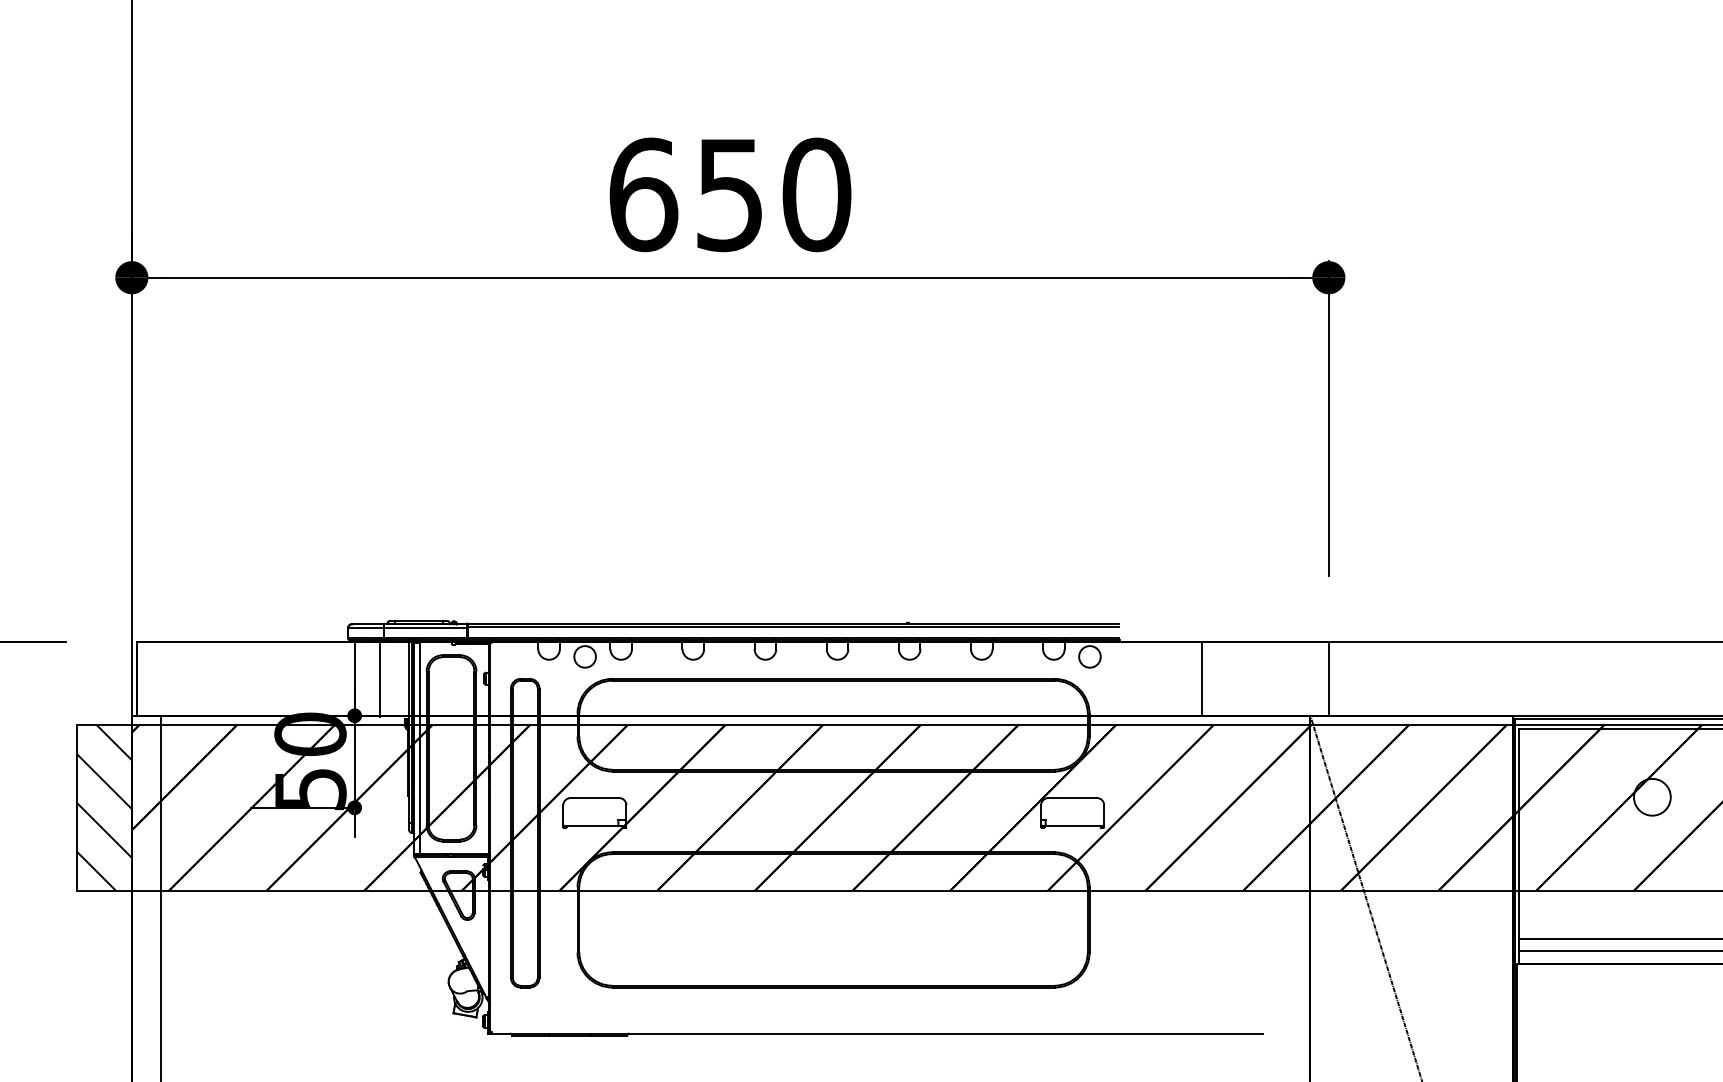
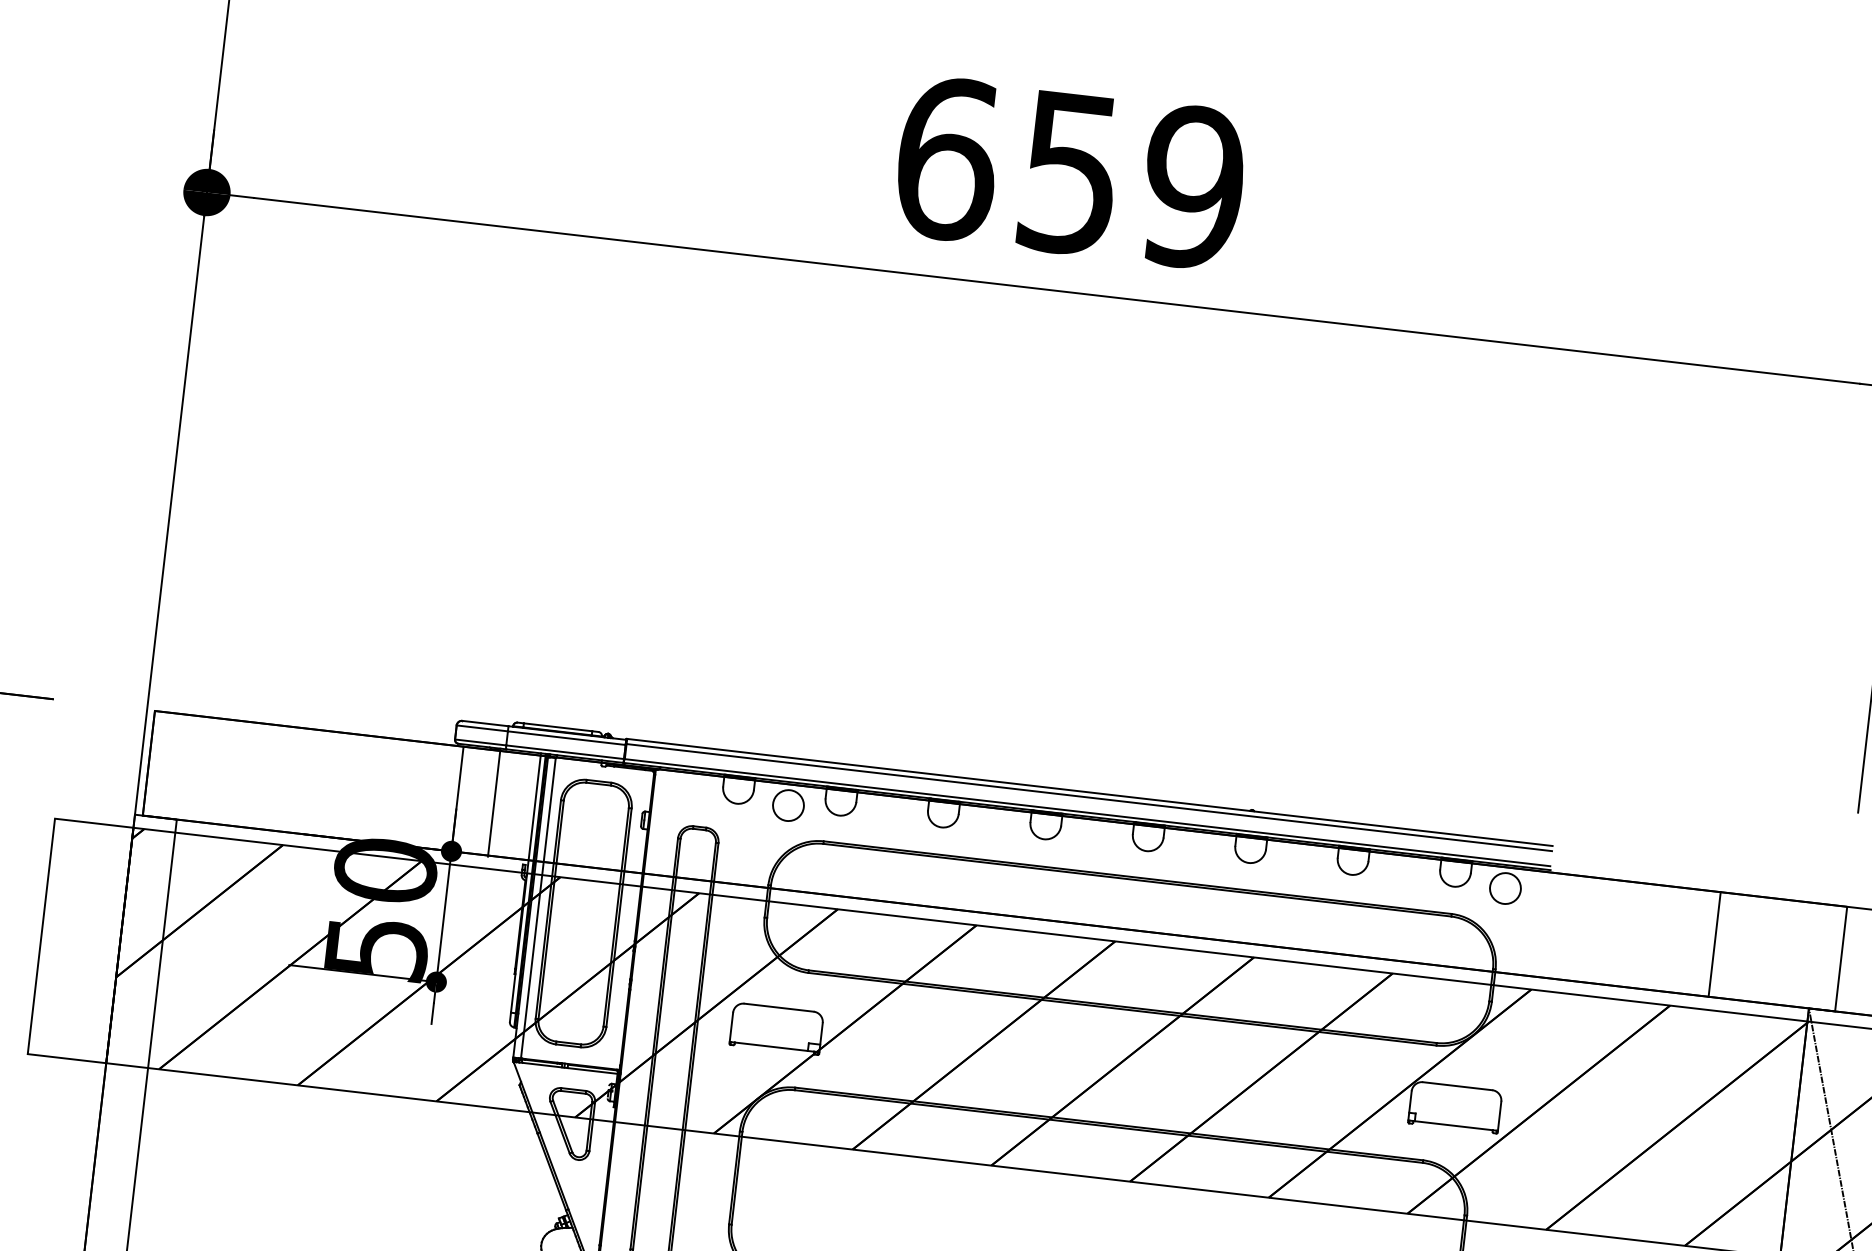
text: (816, 194) -> (1193, 186), 650 -> 659
line: (1201, 678) -> (1714, 943), moved
hatch: (103, 807) -> (79, 940), removed

